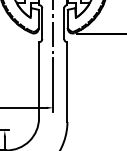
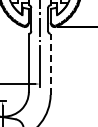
line: (67, 82) -> (50, 64), solid -> dashed

